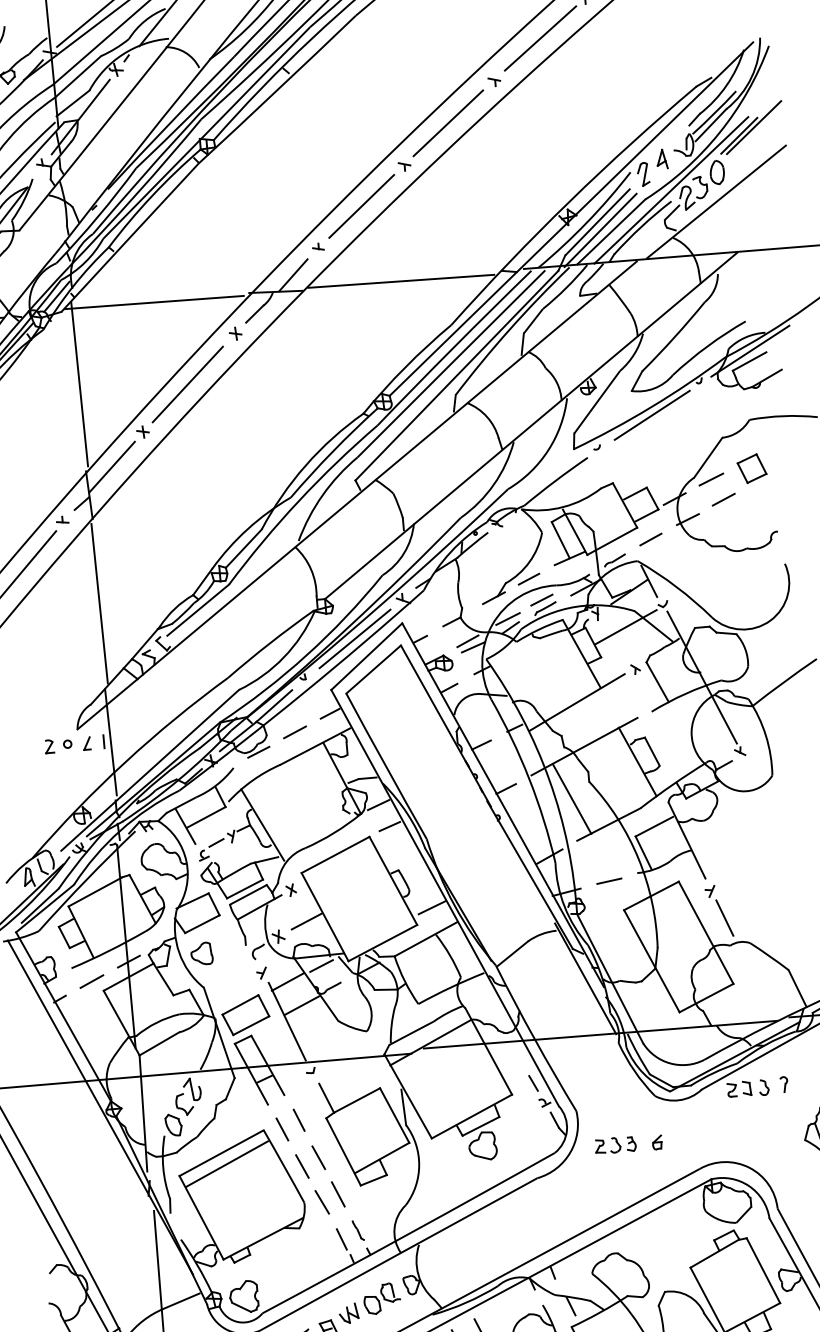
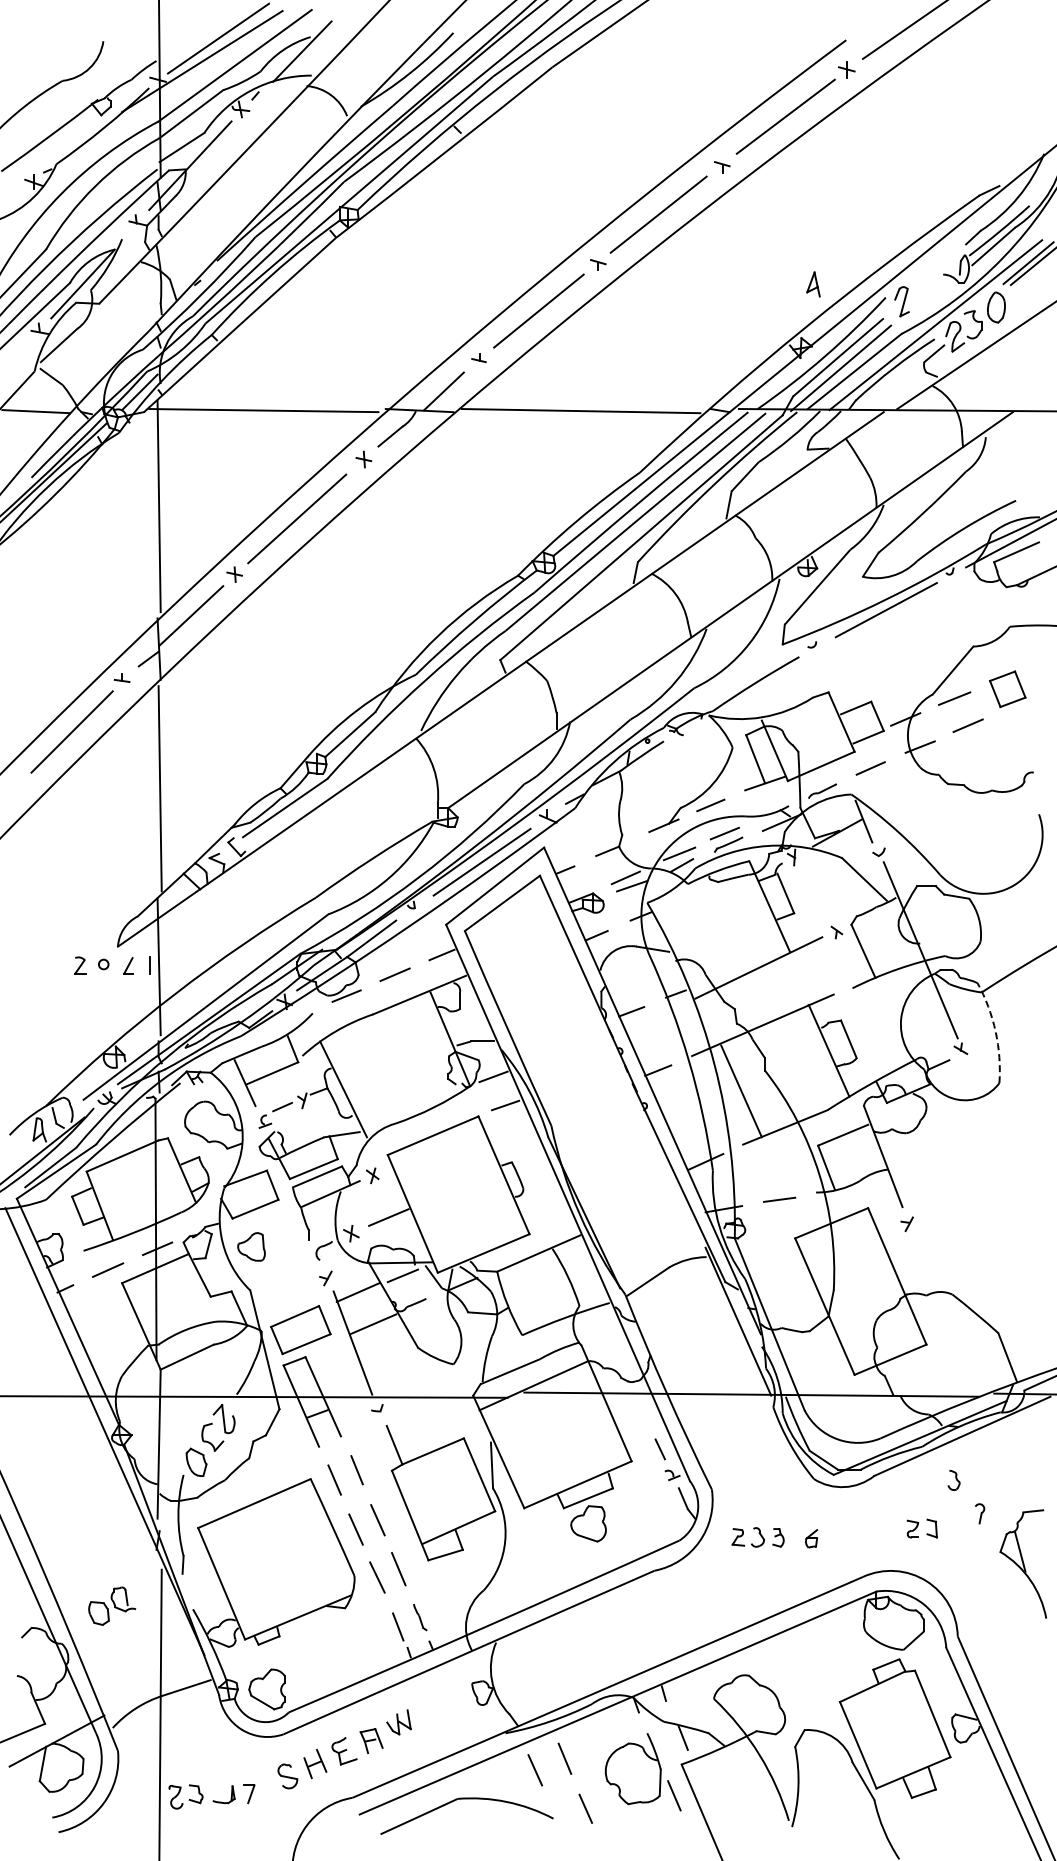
part: (662, 159) -> (813, 284), moved
line: (626, 627) -> (829, 877), removed
arc: (765, 735) -> (995, 1031), solid -> dashed
line: (432, 907) -> (550, 1213), removed
line: (724, 917) -> (922, 1259), removed
part: (784, 1084) -> (980, 1513), moved
part: (738, 1089) -> (921, 1528), moved
line: (226, 1163) -> (259, 1517), removed
part: (382, 1298) -> (112, 1605), moved

